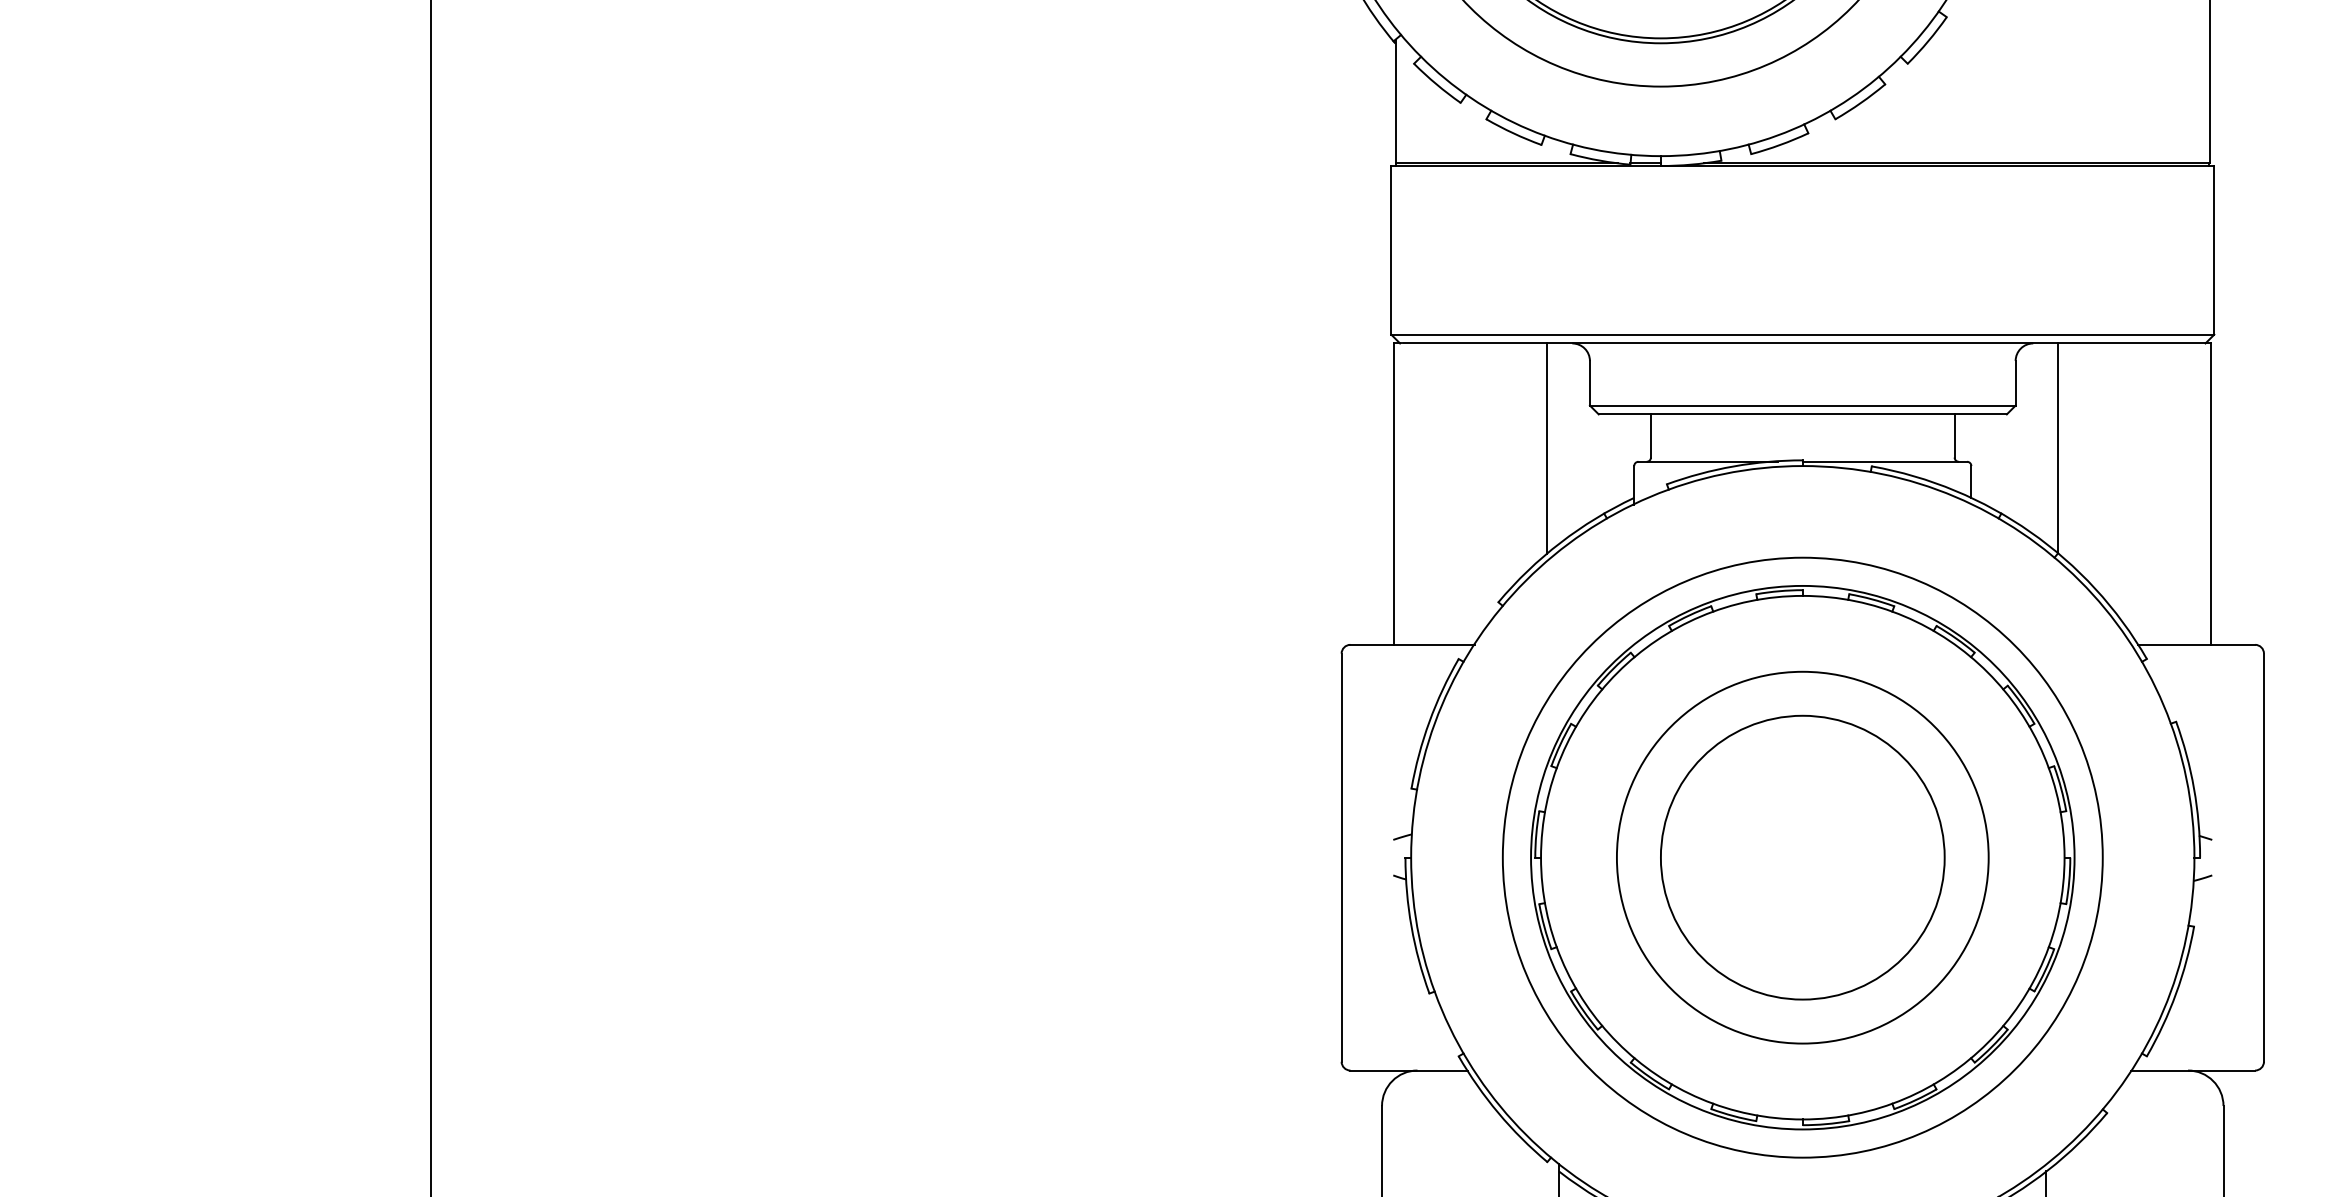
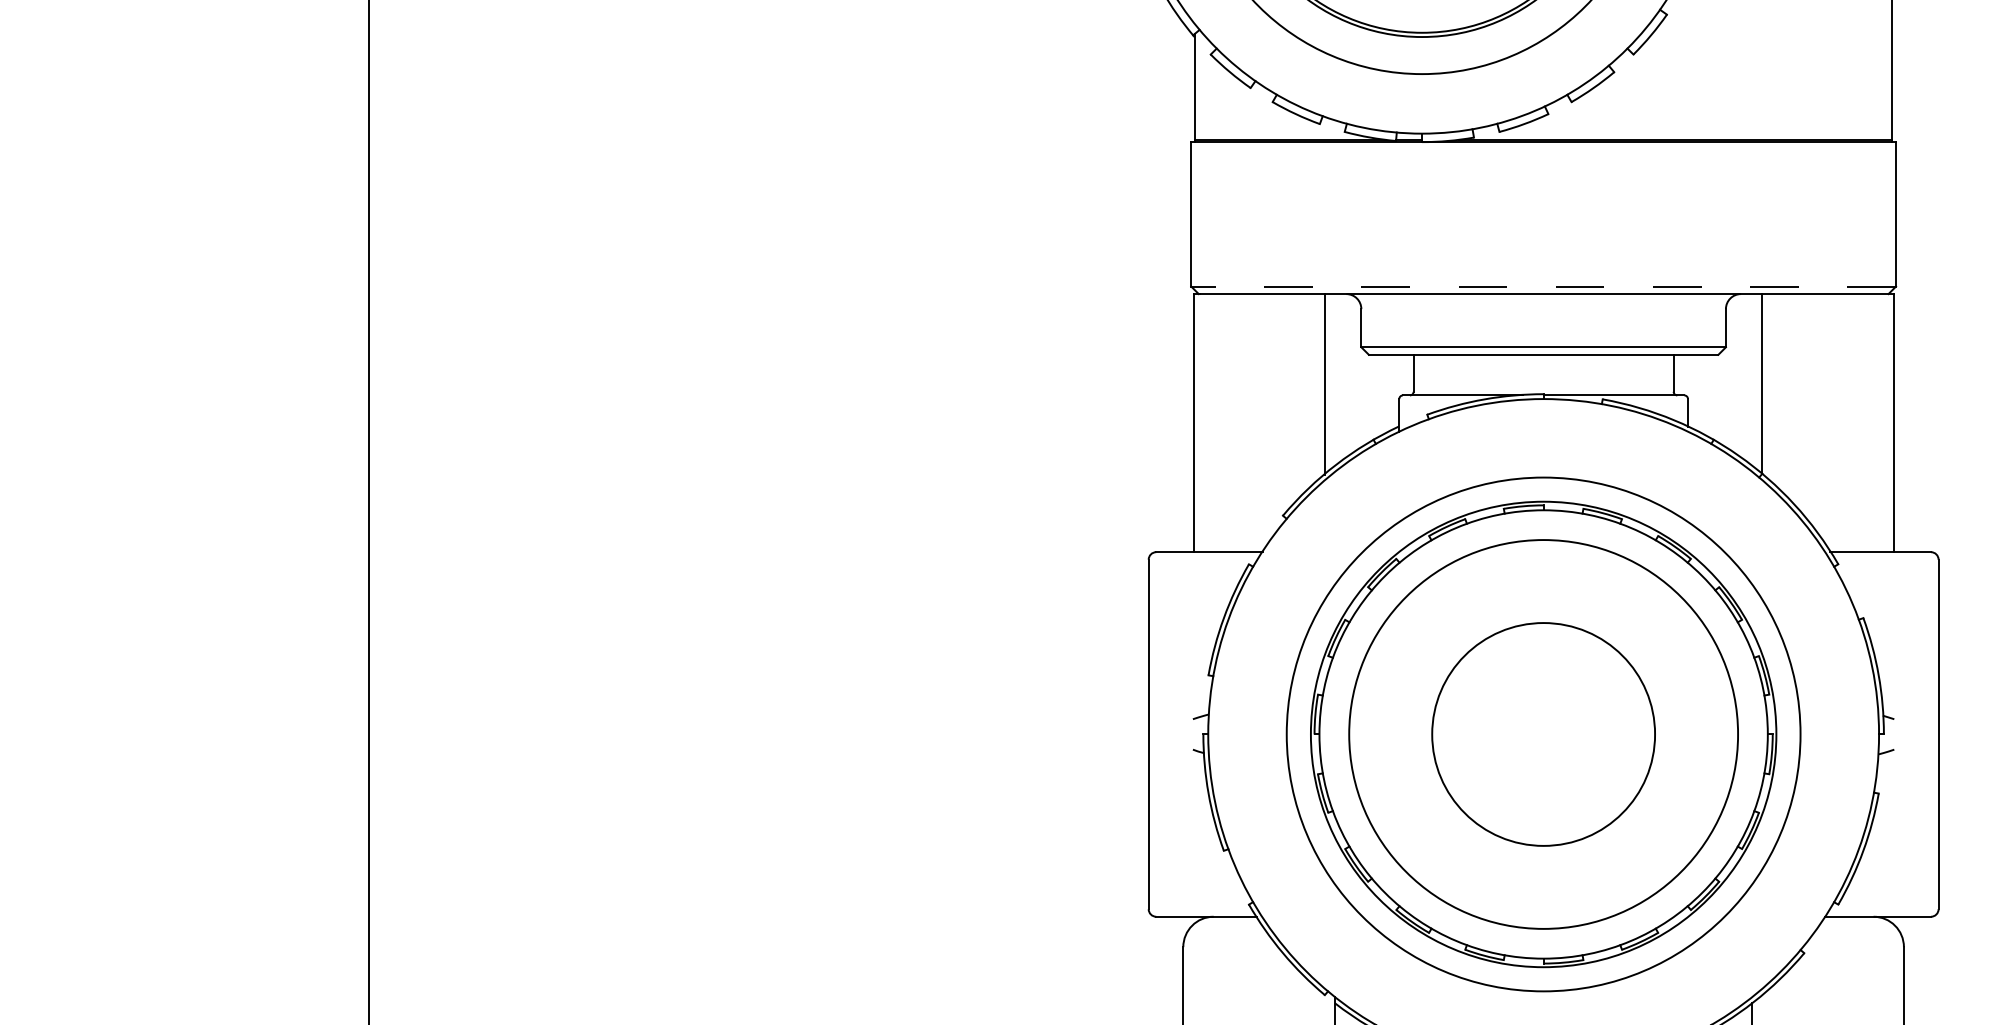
line: (1802, 334) -> (1543, 286), solid -> dashed
circle: (1802, 857) -> (1543, 734), size x0.7
circle: (1802, 857) -> (1543, 734), size x1.6

